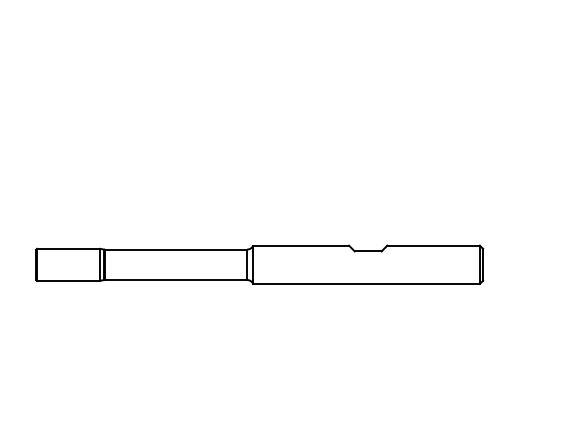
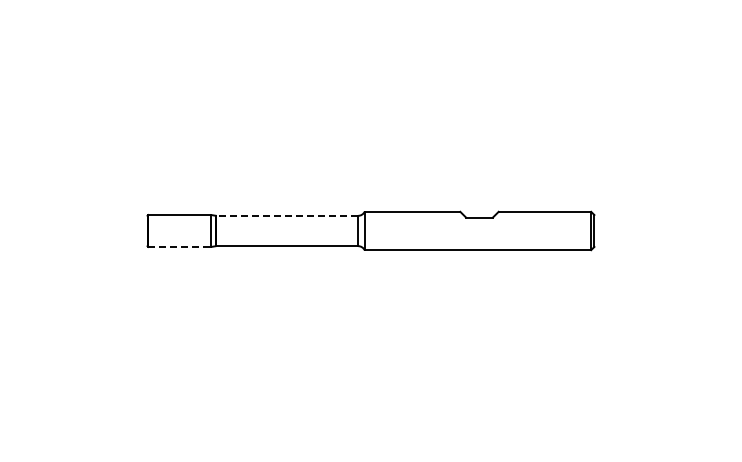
line: (175, 249) -> (286, 215), solid -> dashed
line: (68, 280) -> (179, 246), solid -> dashed

